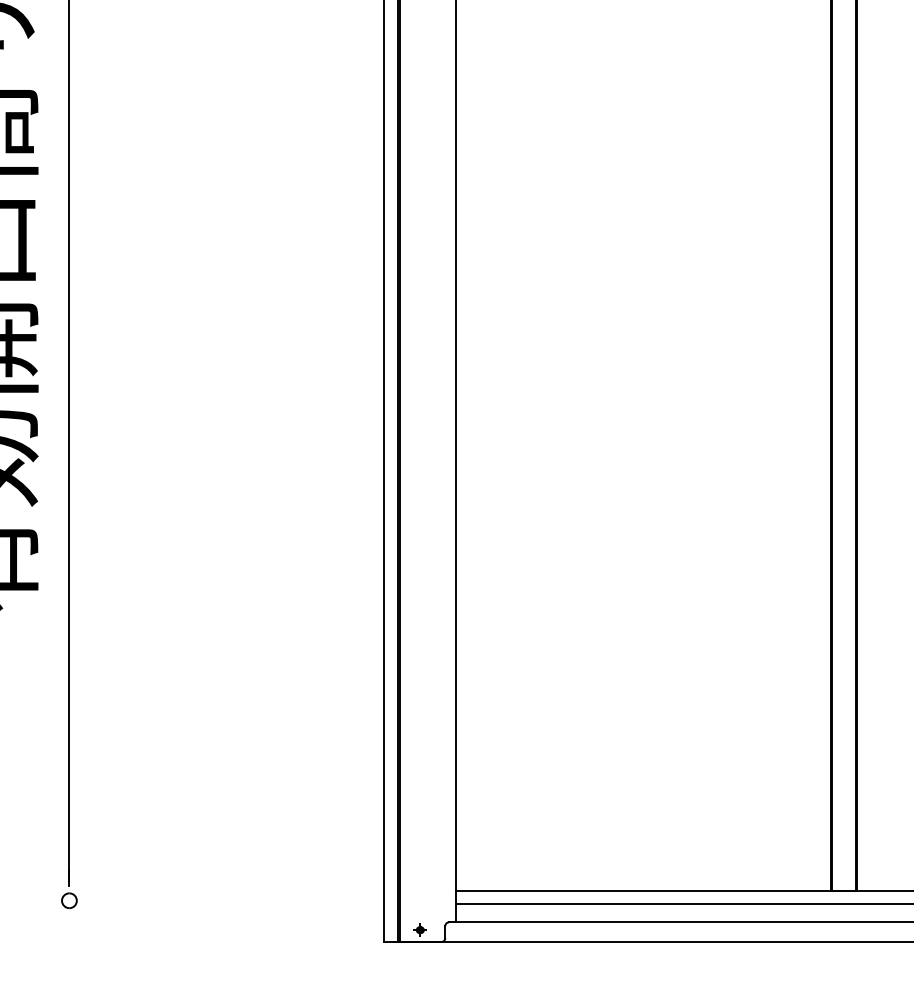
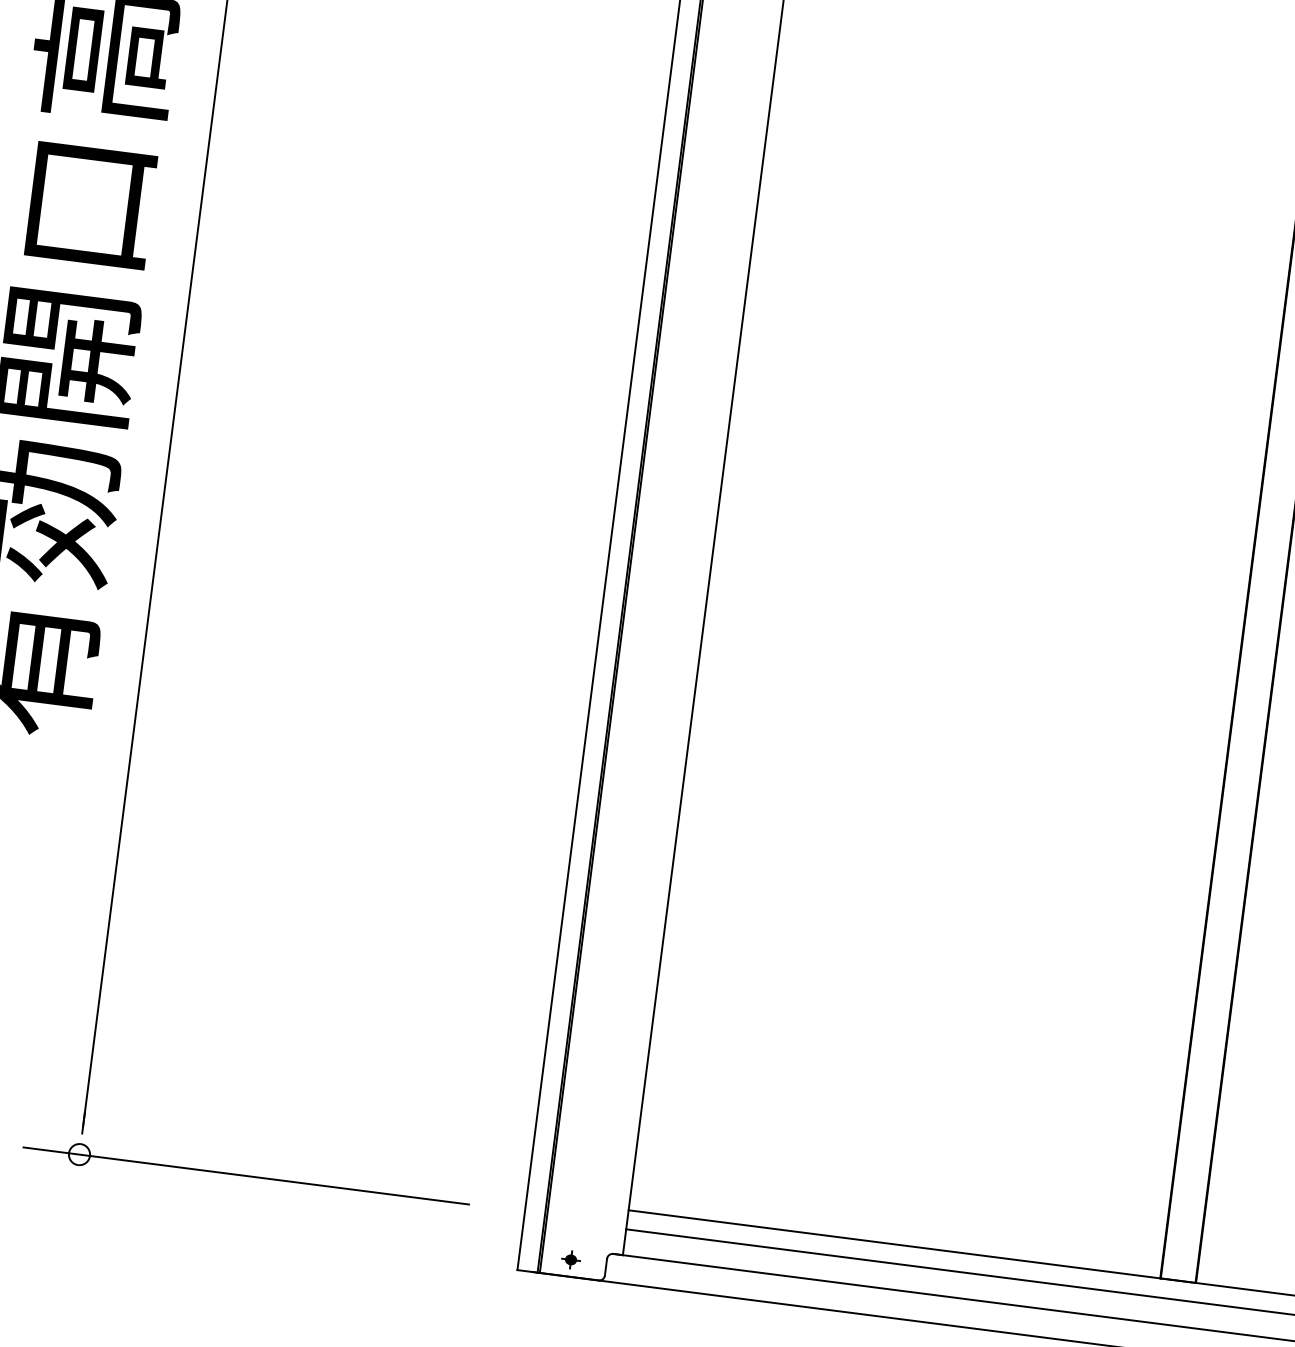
line: (186, 900) -> (245, 1175), added

